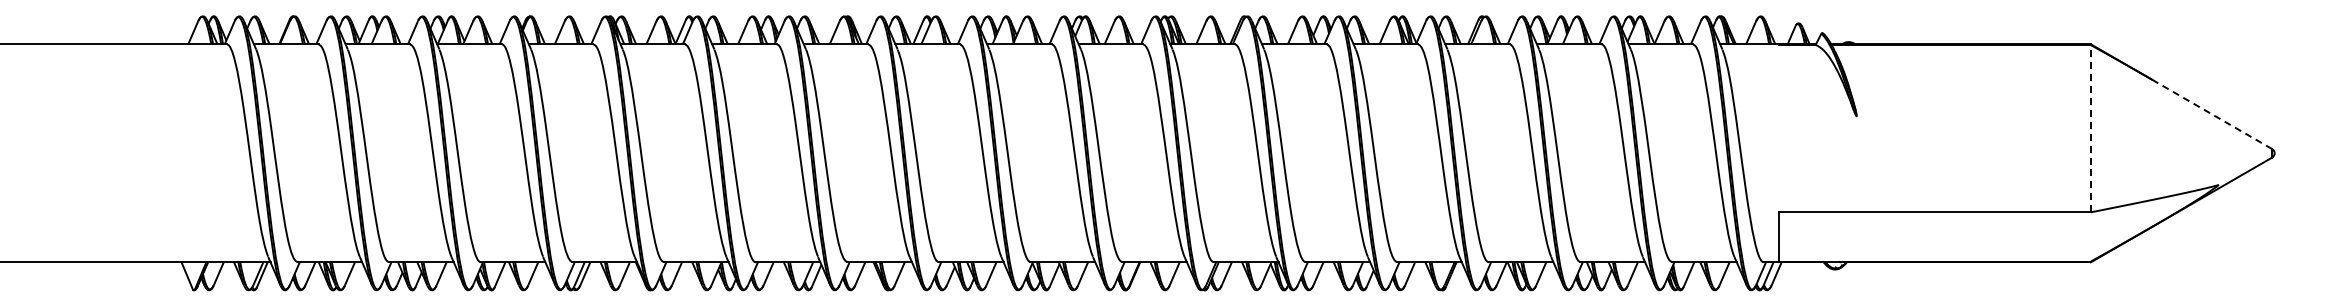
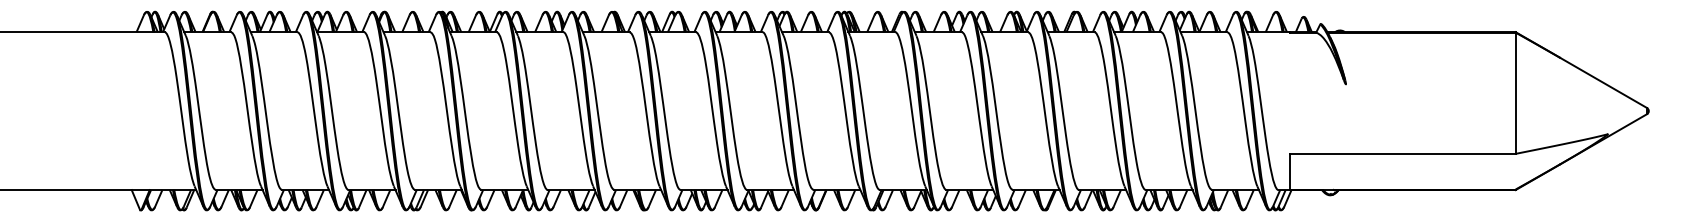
line: (2211, 114) -> (1603, 82), dashed -> solid
line: (2090, 128) -> (1515, 93), dashed -> solid

